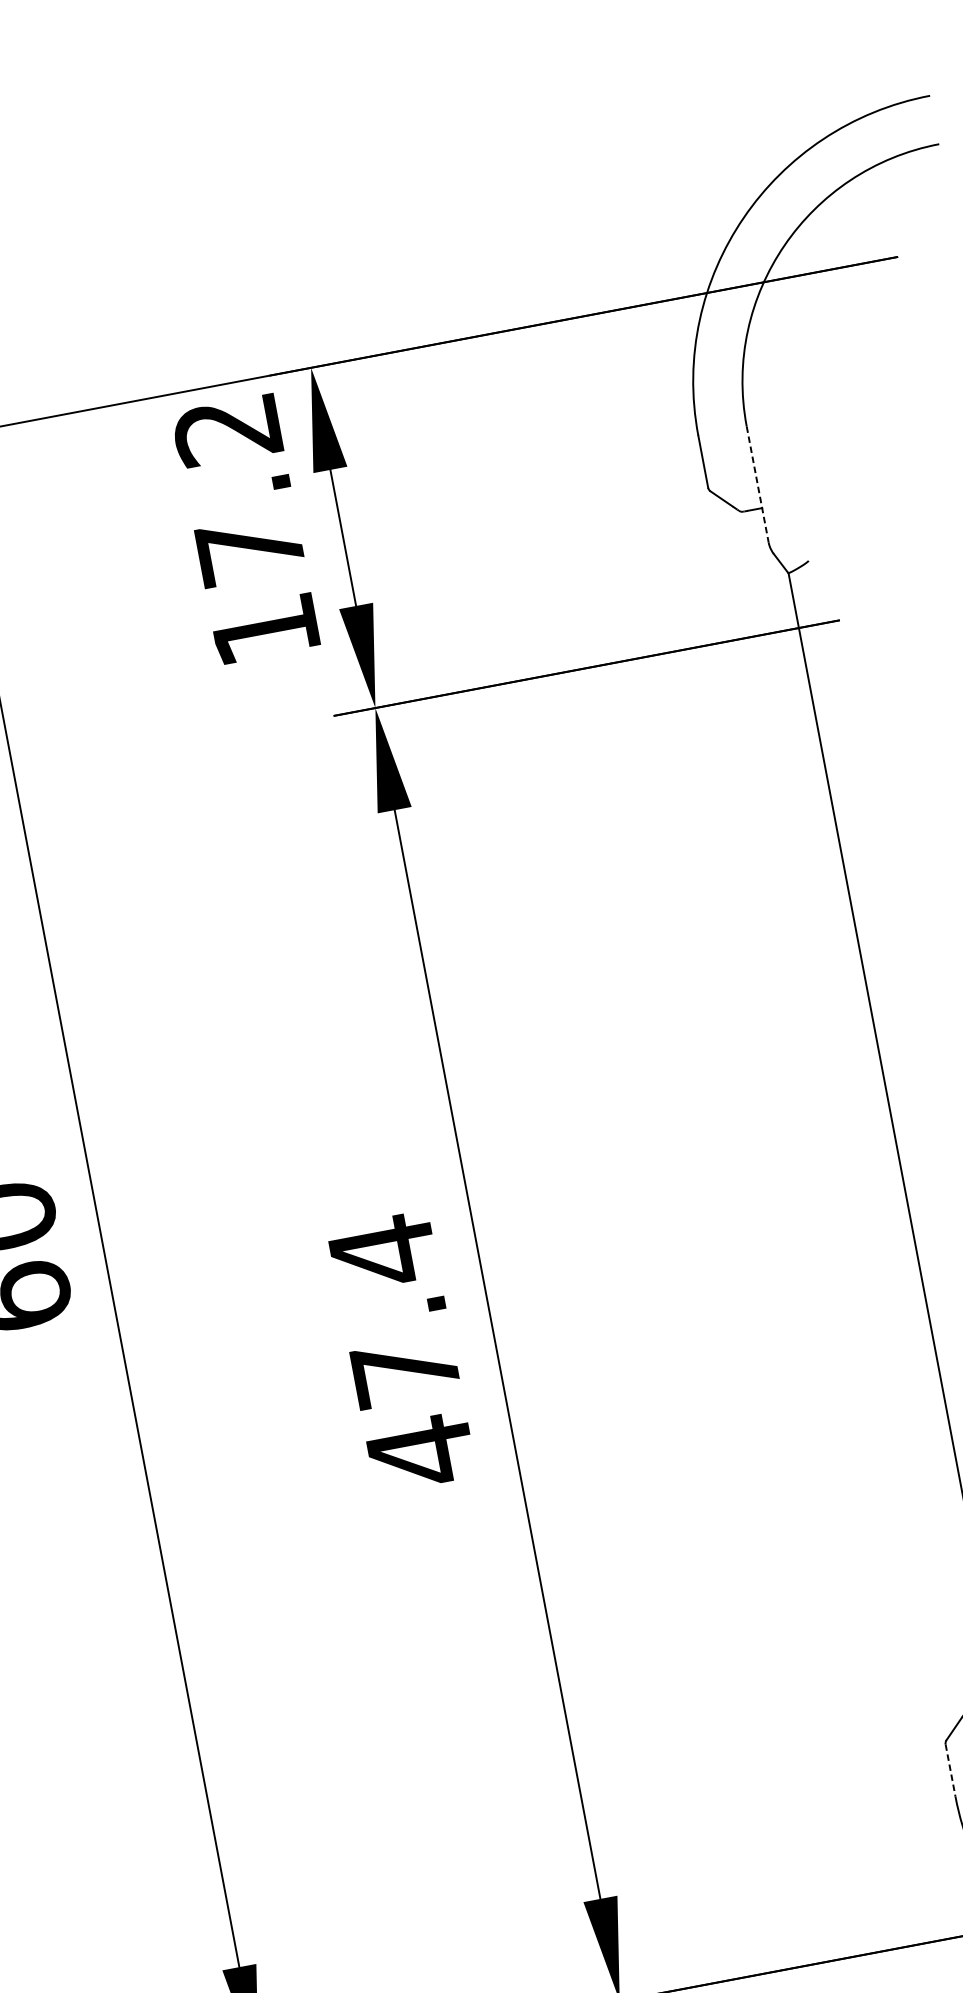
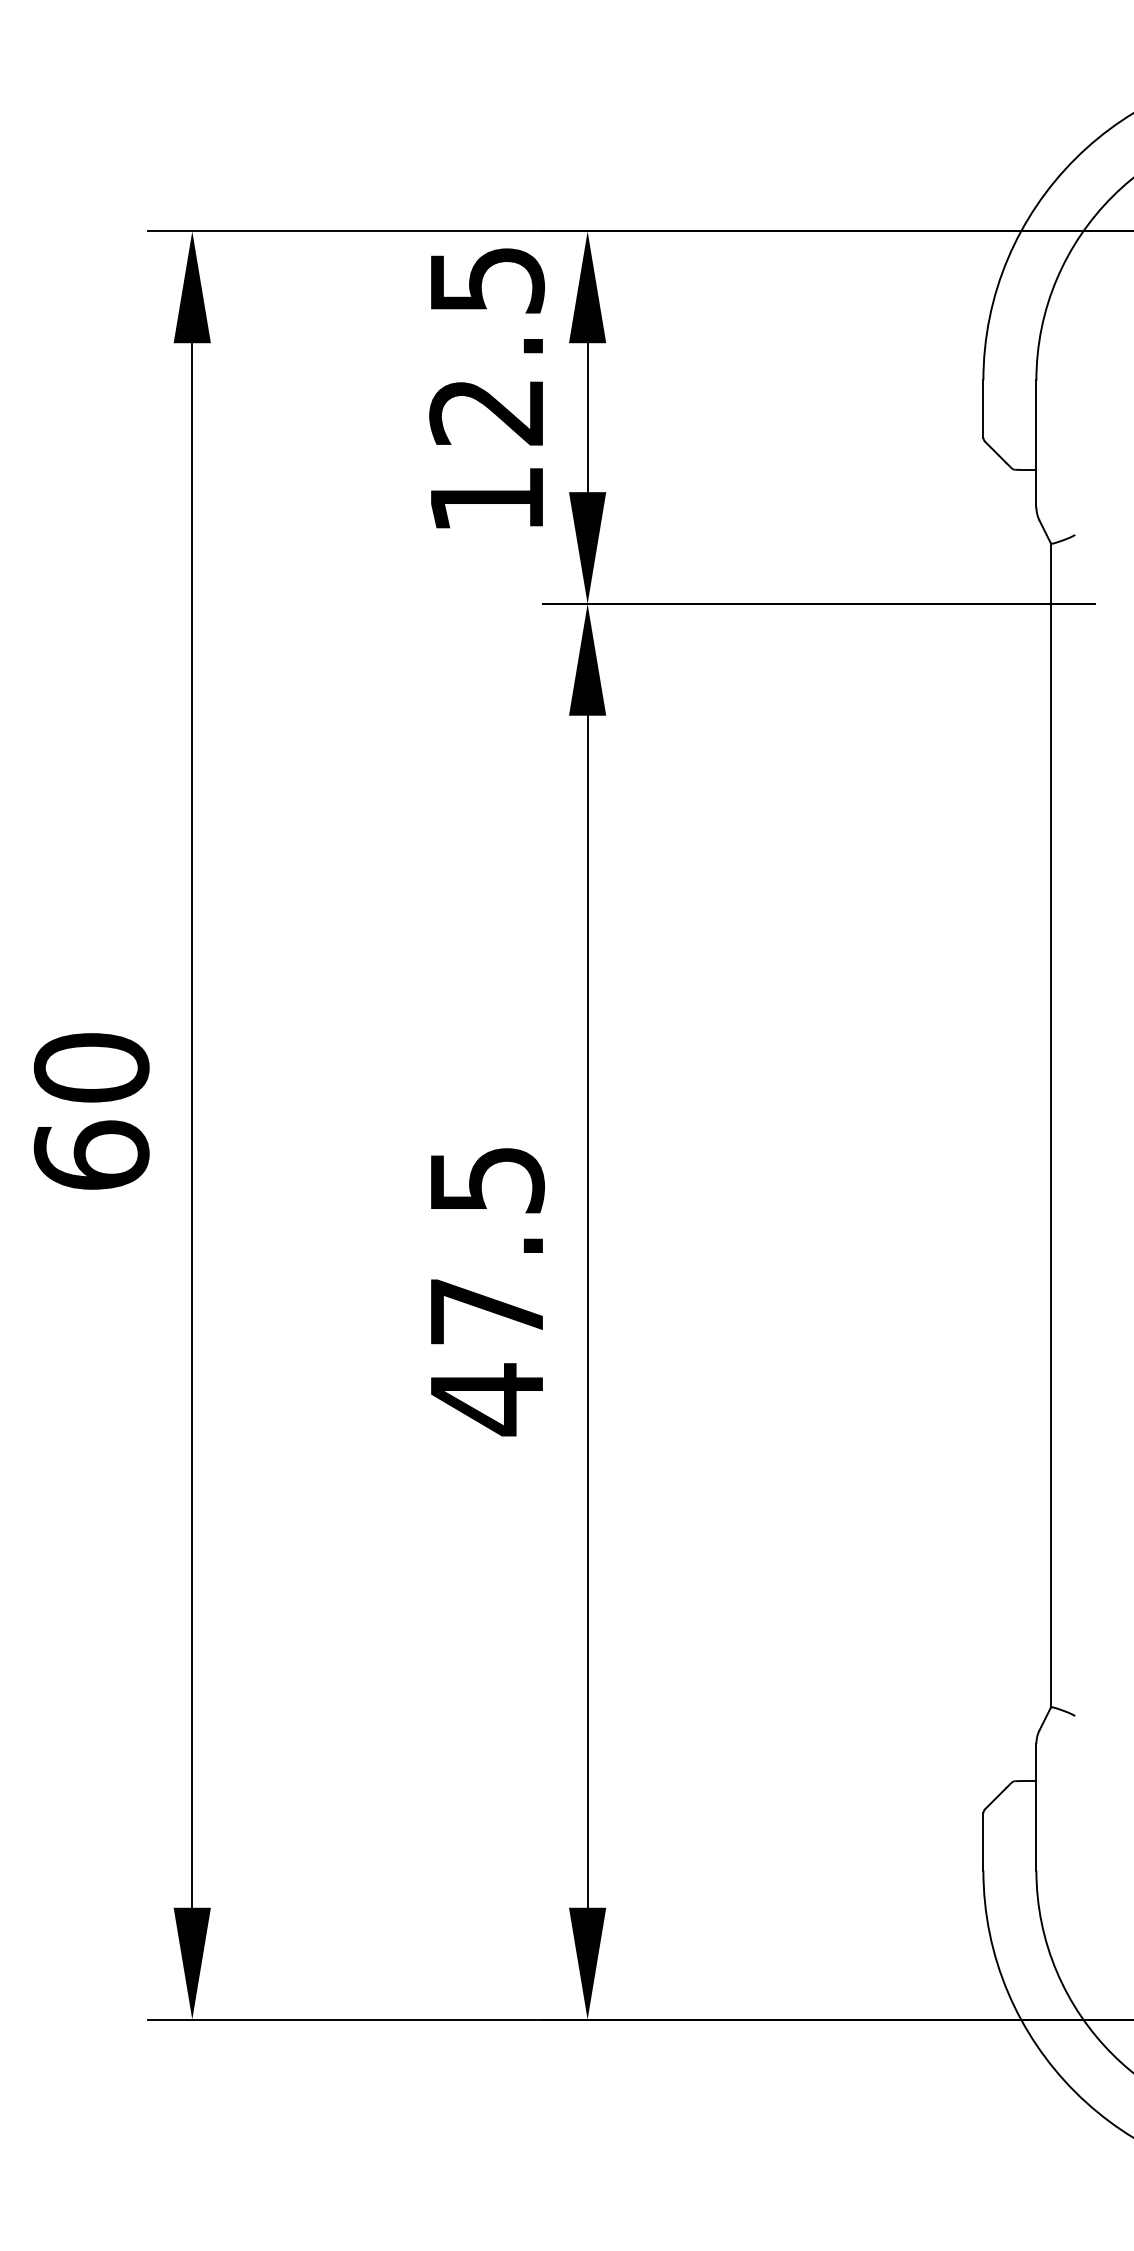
line: (757, 484) -> (1036, 444), dashed -> solid
text: (238, 490) -> (486, 346), 17.2 -> 12.5
text: (383, 1251) -> (487, 1180), 47.4 -> 47.5
line: (950, 1770) -> (983, 1841), dashed -> solid

